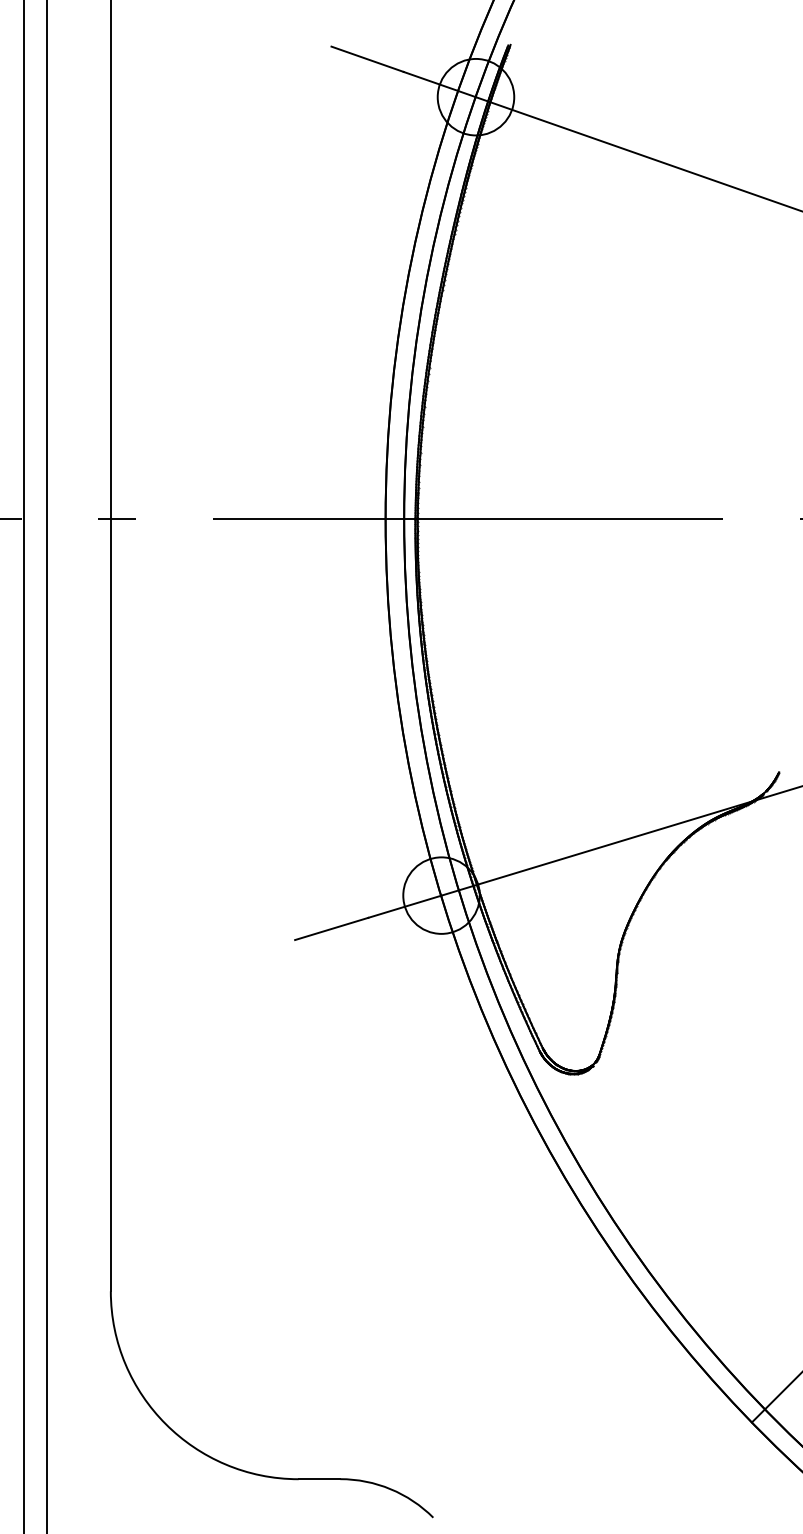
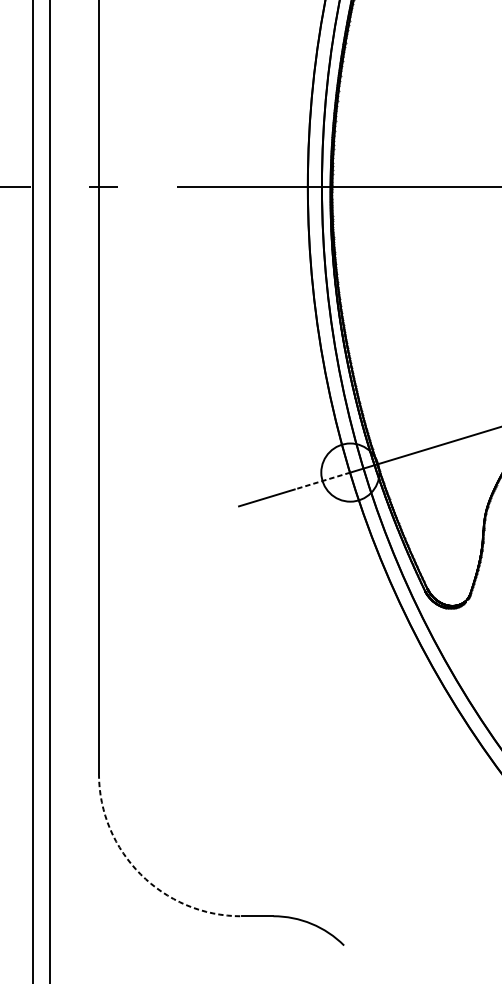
line: (404, 906) -> (322, 480), solid -> dashed
arc: (165, 1424) -> (140, 874), solid -> dashed

